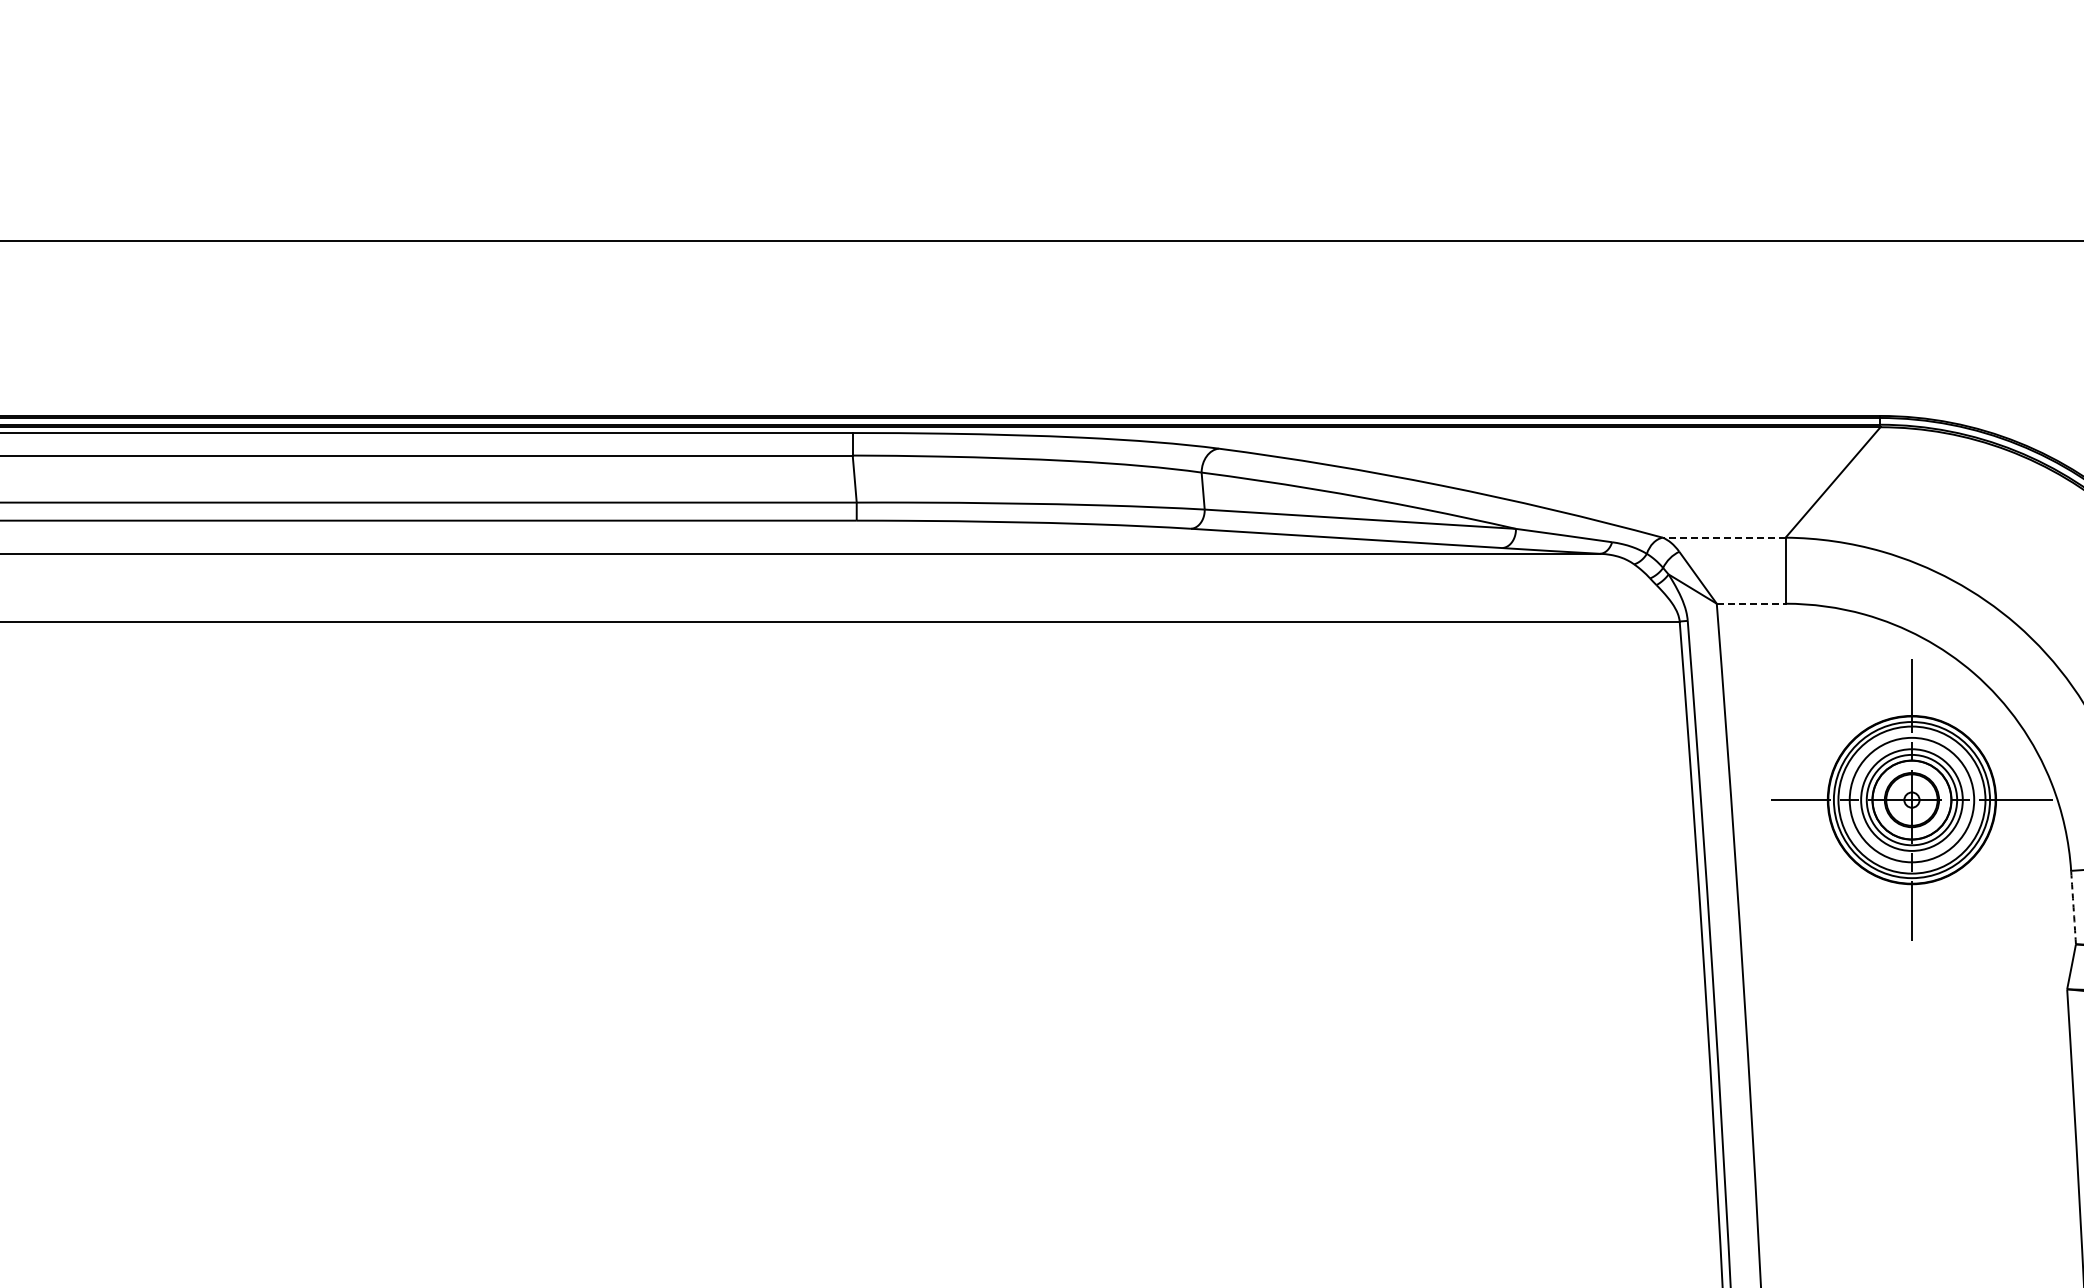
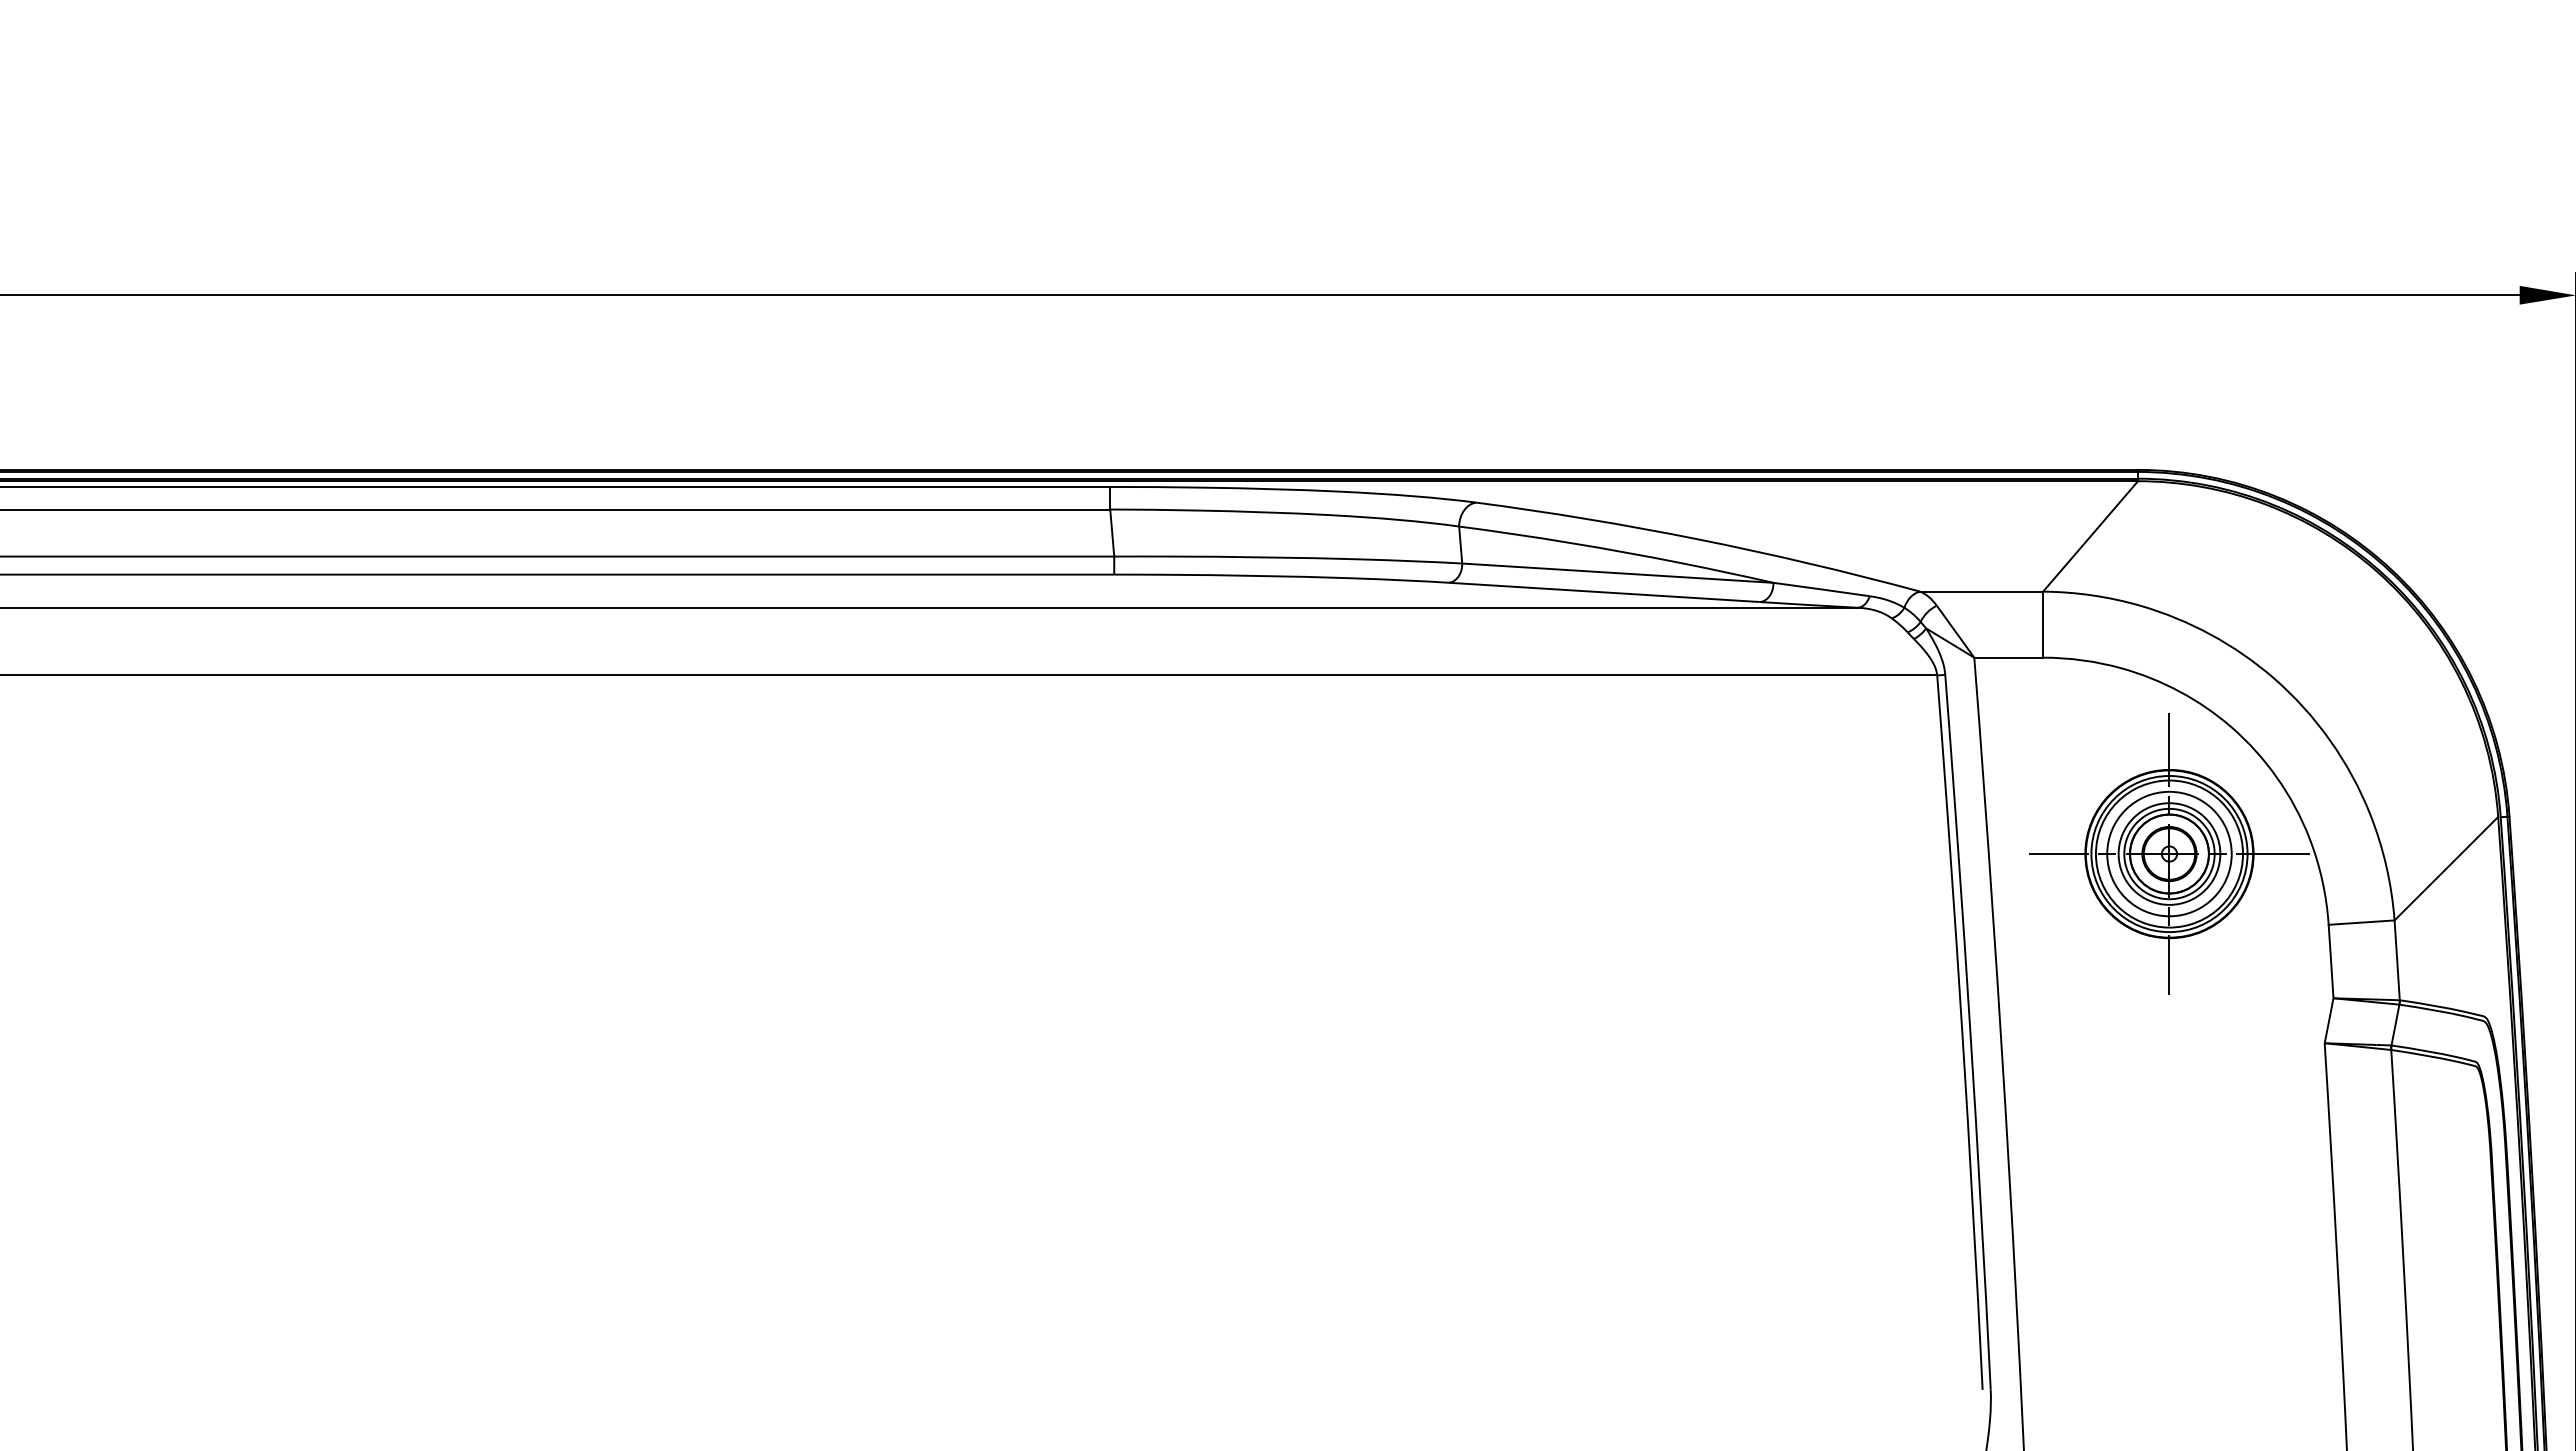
line: (1723, 537) -> (1981, 591), dashed -> solid
line: (1751, 603) -> (2009, 657), dashed -> solid
arc: (2073, 907) -> (2331, 961), dashed -> solid

